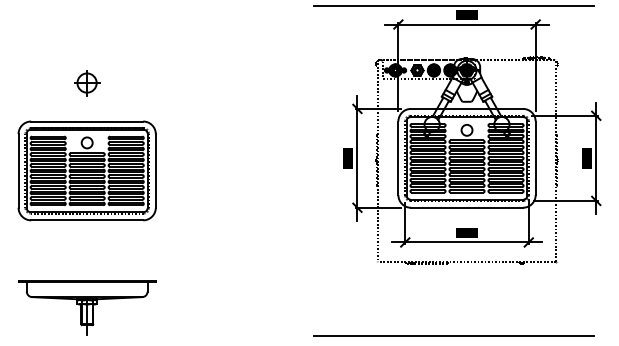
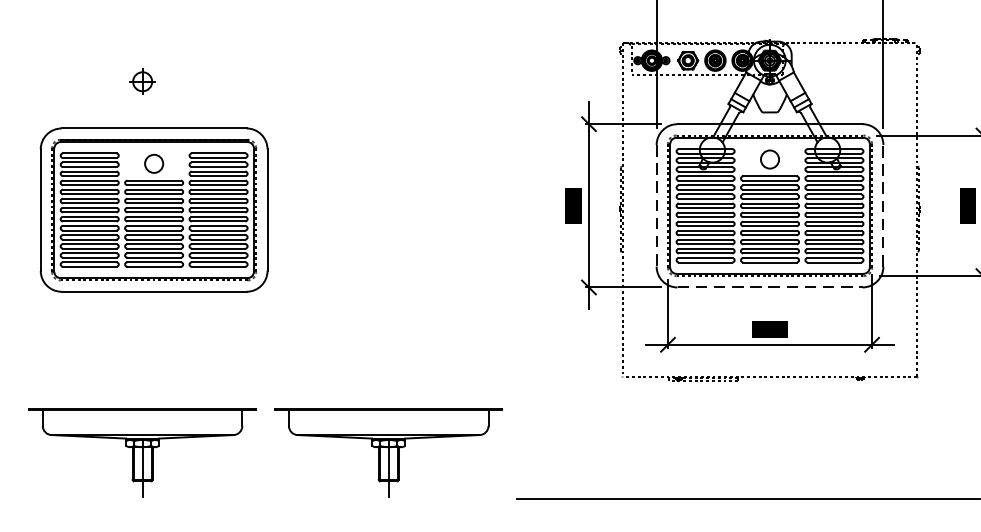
part: (87, 83) -> (143, 82), size x0.6
line: (398, 158) -> (656, 206), solid -> dashed
line: (535, 158) -> (883, 206), solid -> dashed
part: (86, 170) -> (152, 209), moved
line: (467, 207) -> (770, 287), solid -> dashed
part: (236, 307) -> (389, 452), added

